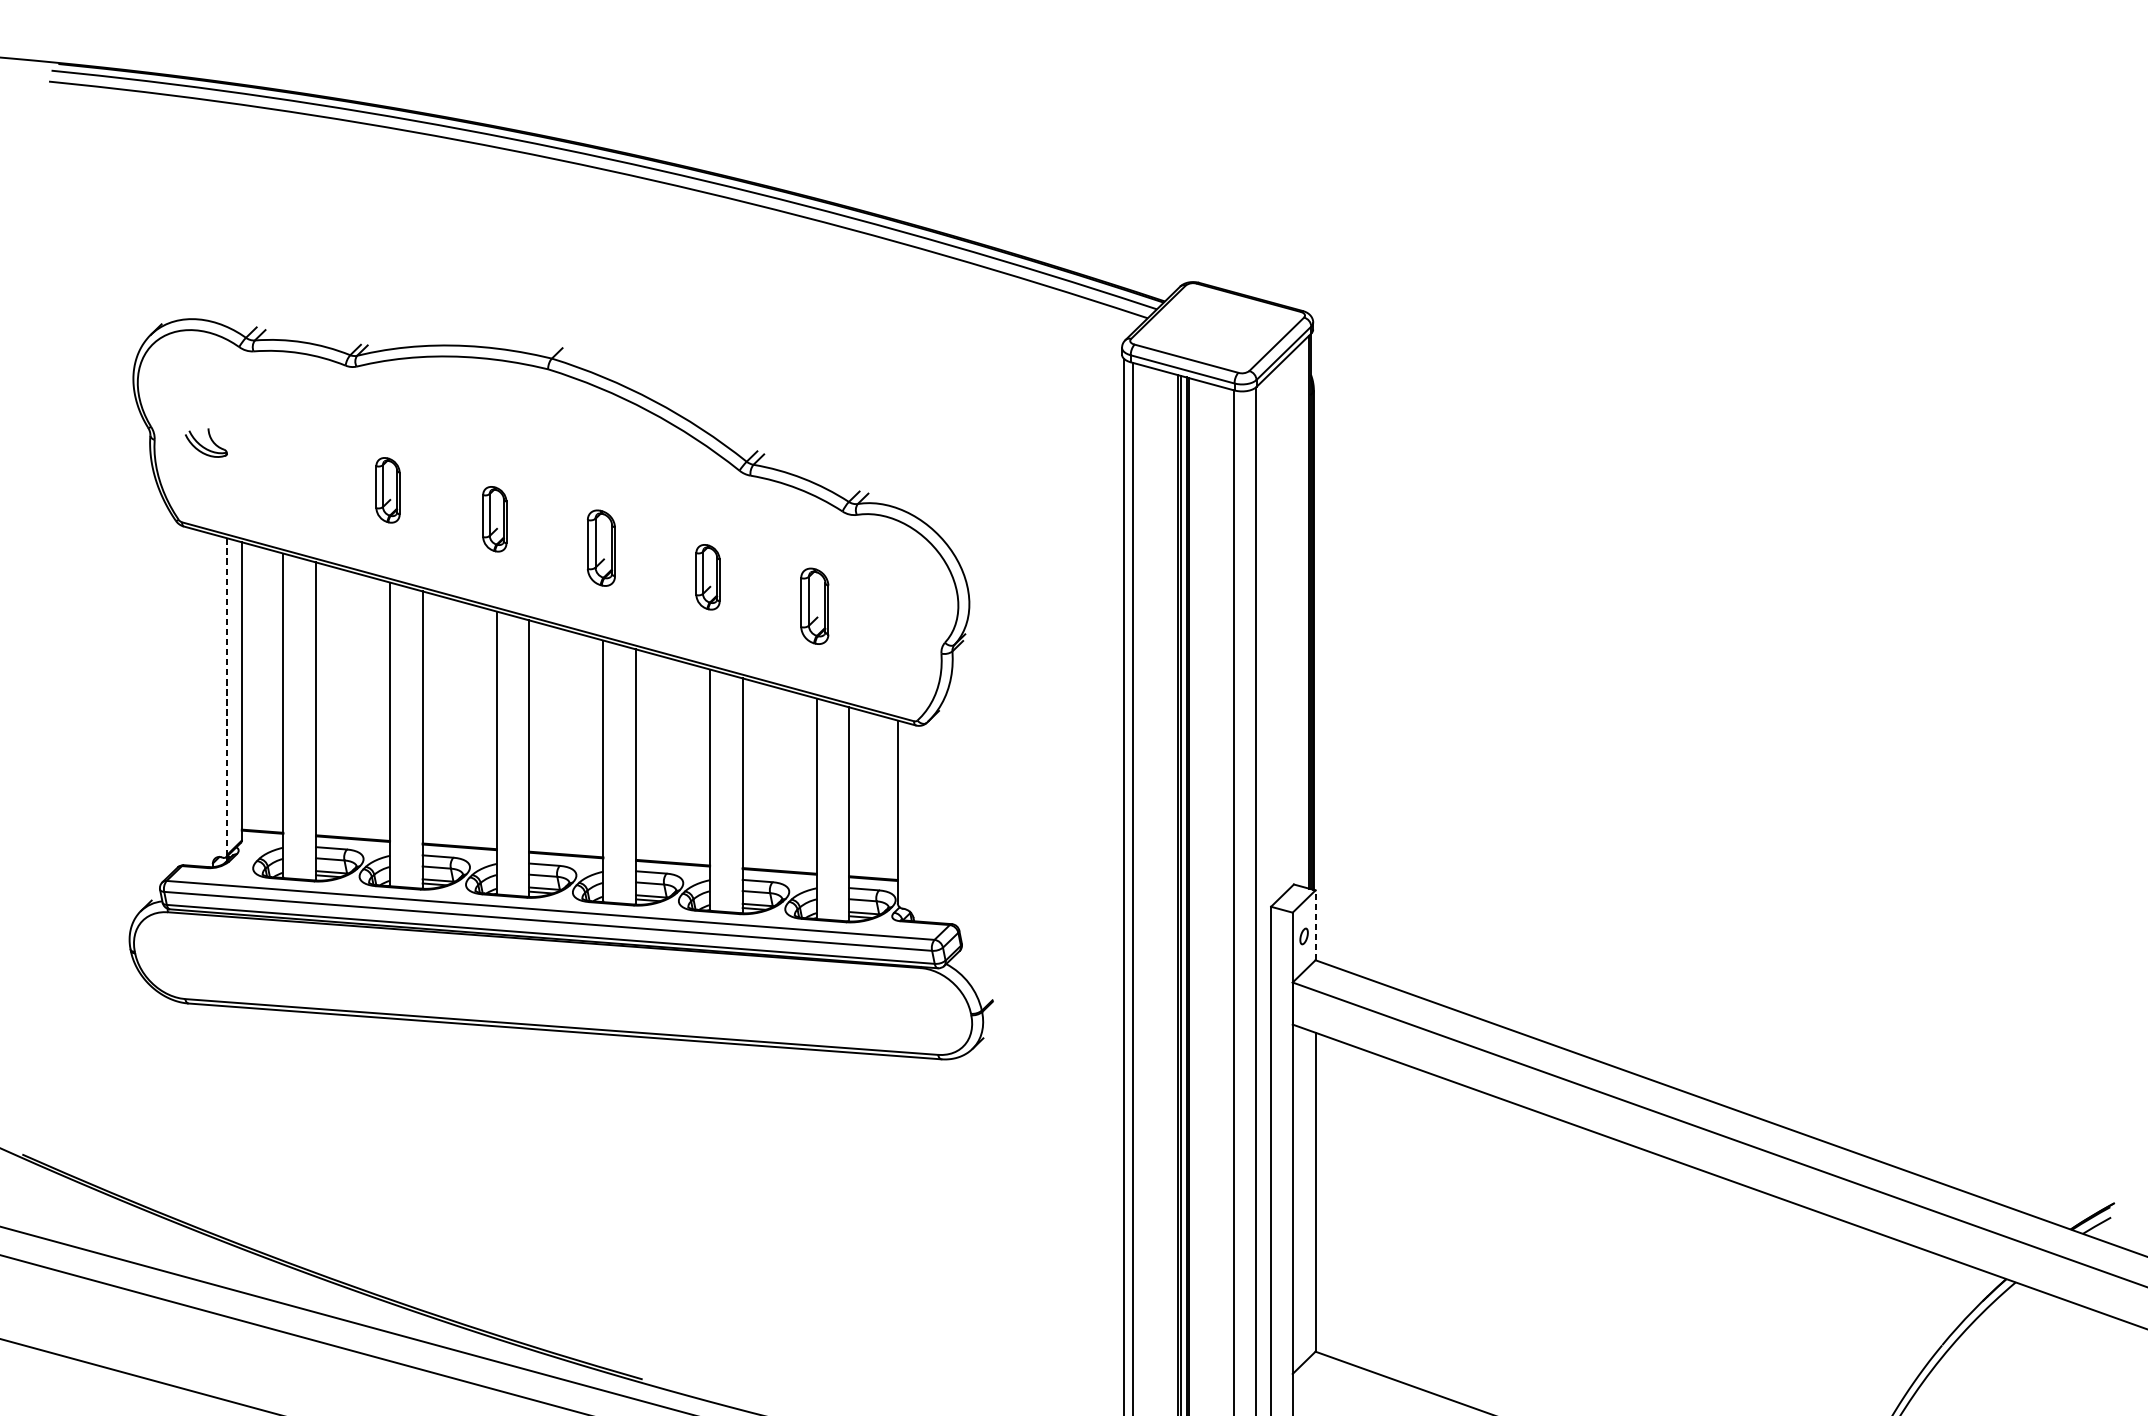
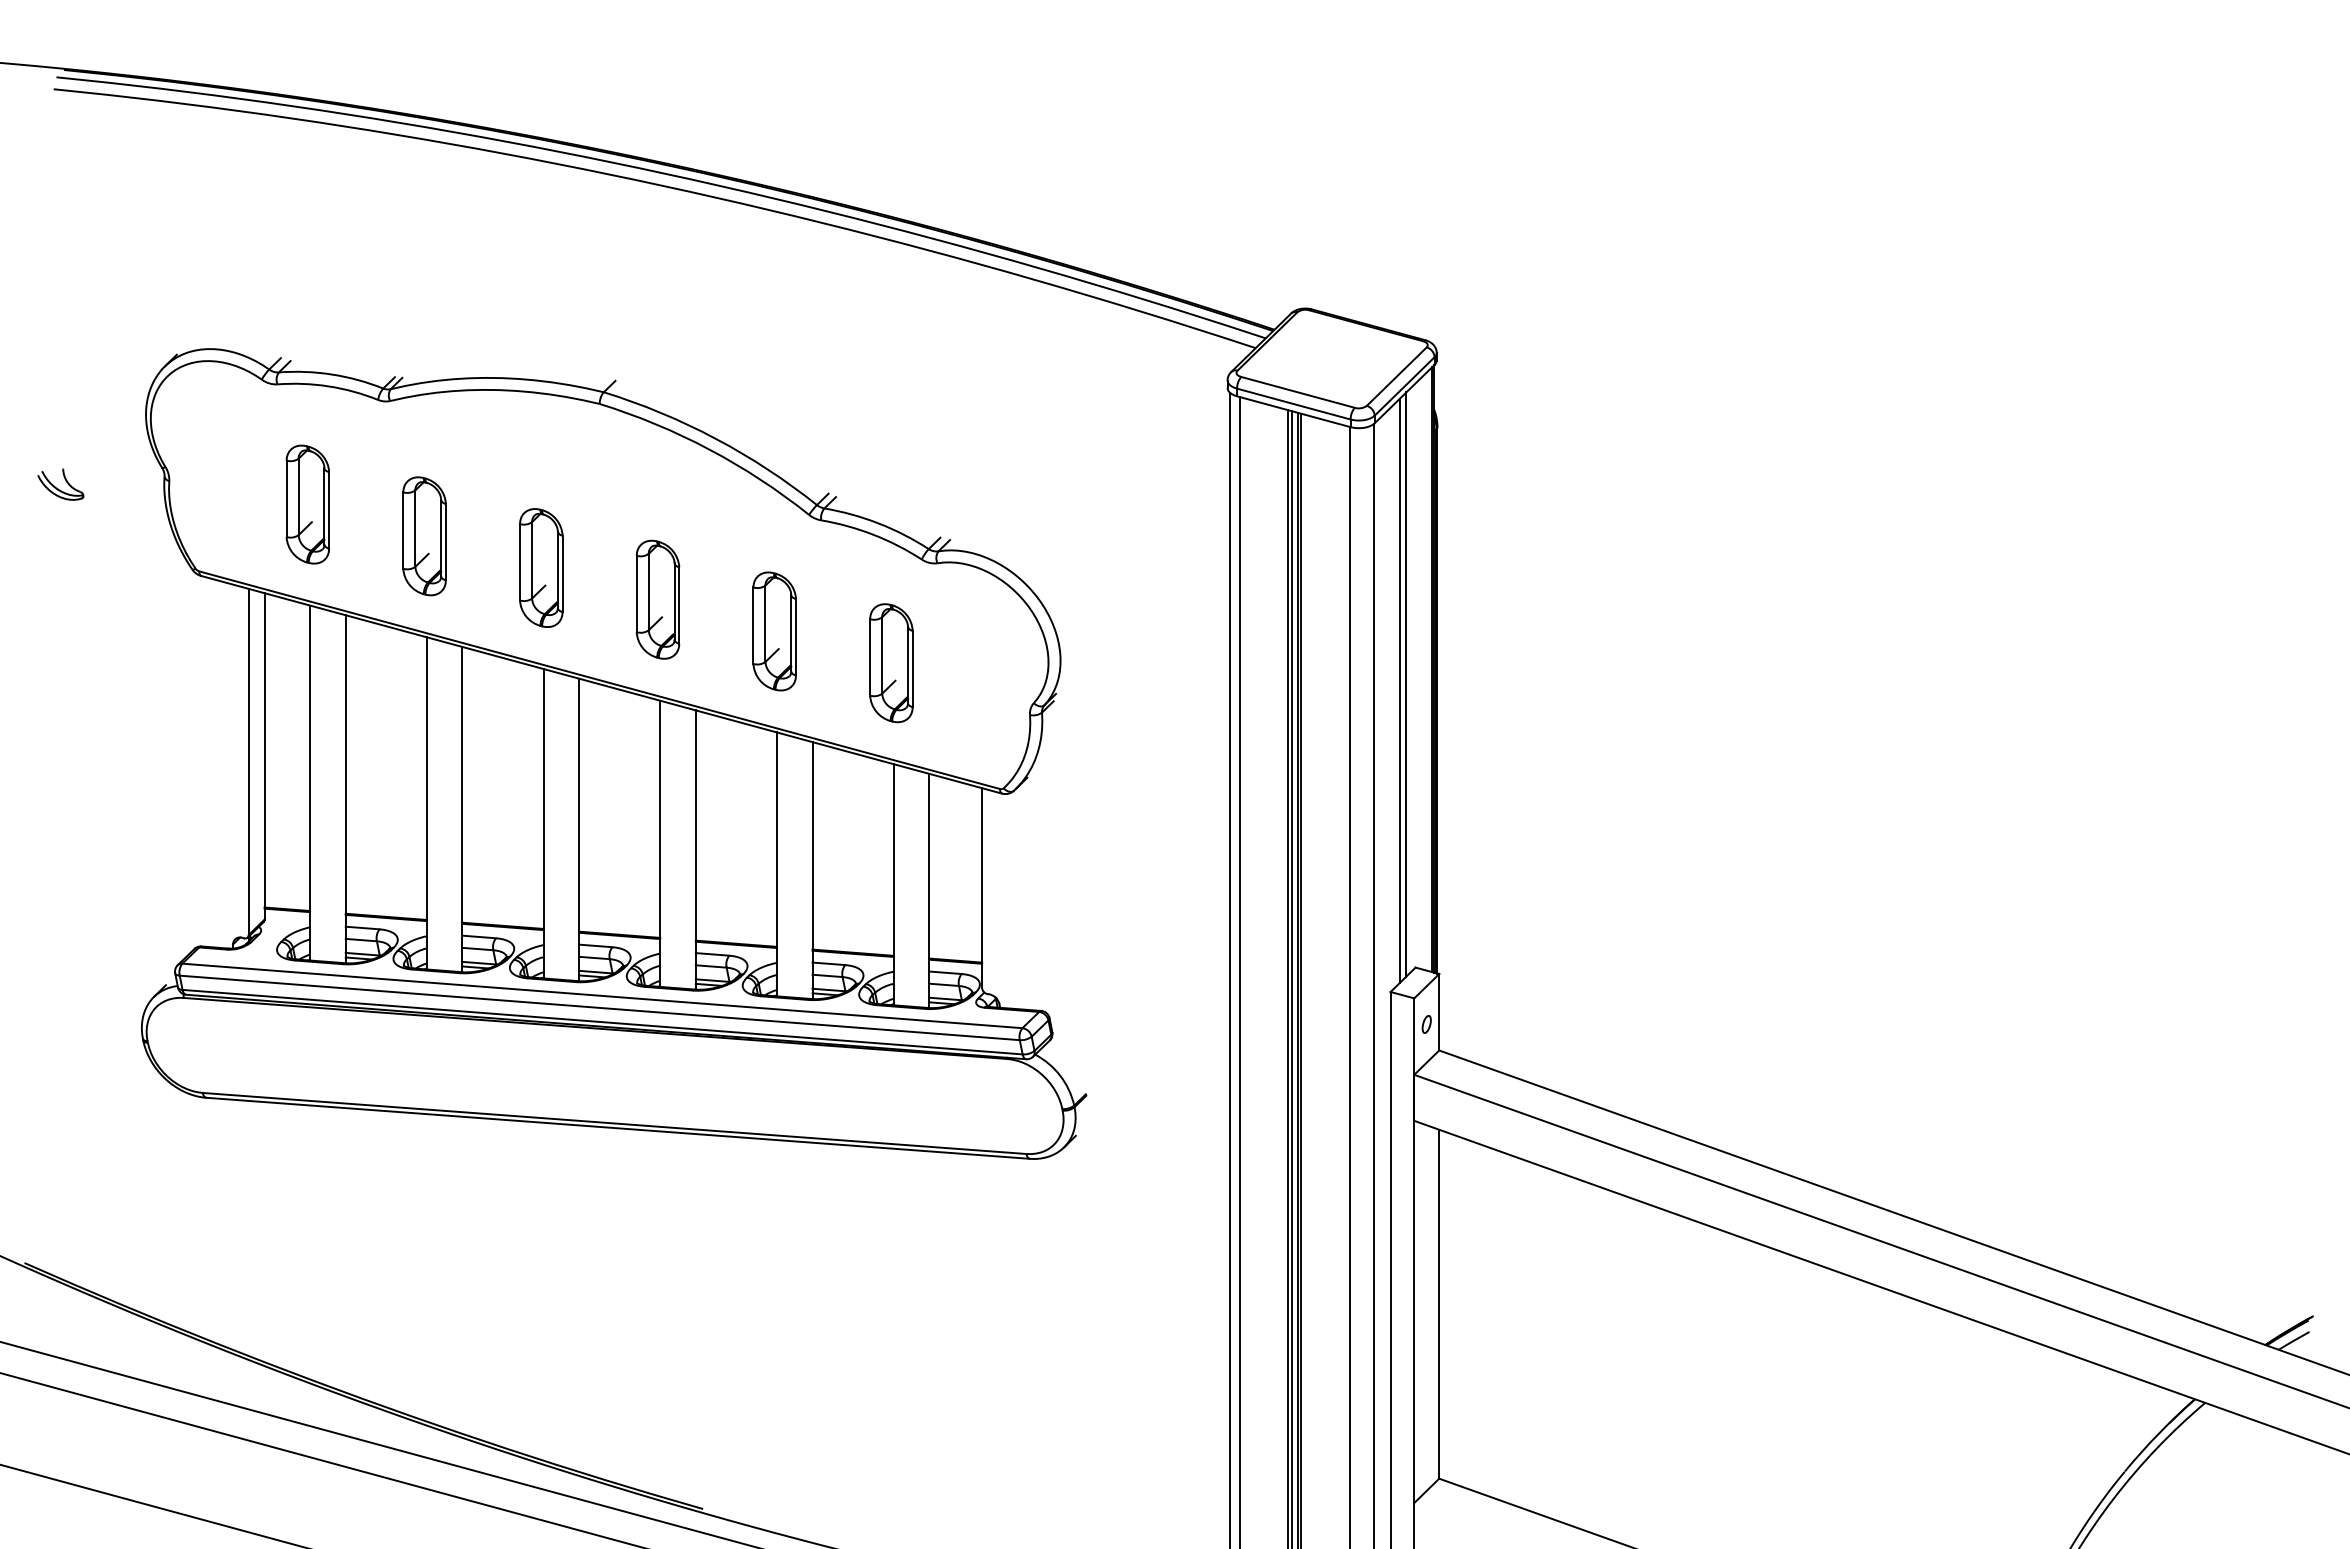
part: (206, 442) -> (60, 484), moved
part: (281, 461) -> (307, 504), added
part: (387, 490) -> (424, 536), size x1.67
part: (494, 518) -> (541, 567), size x1.67
part: (600, 548) -> (657, 599), size x1.43
part: (707, 577) -> (774, 631), size x1.67
part: (814, 606) -> (891, 663), size x1.43
line: (1285, 625) -> (1406, 684), added
line: (1279, 631) -> (1399, 690), added
line: (227, 697) -> (248, 762), dashed -> solid
line: (1315, 924) -> (1439, 1011), dashed -> solid

